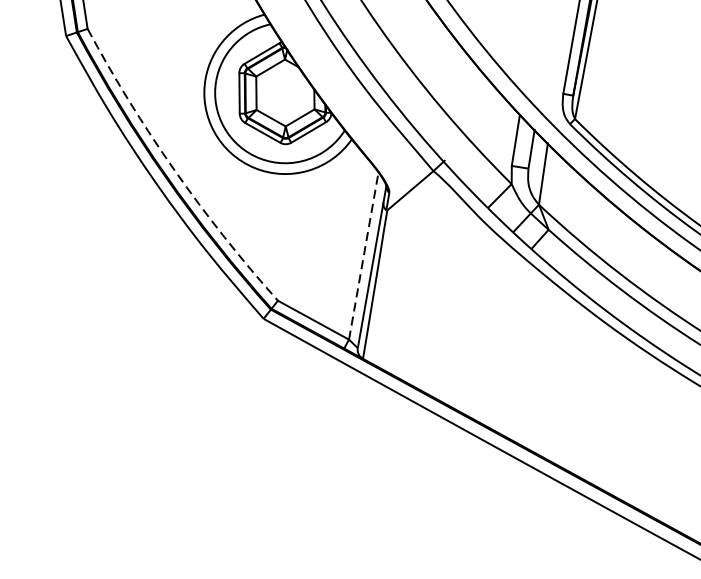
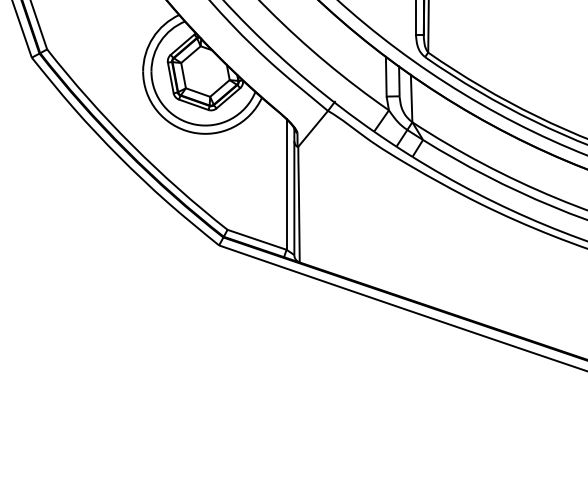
arc: (175, 169) -> (132, 144), dashed -> solid
line: (363, 255) -> (286, 184), dashed -> solid

